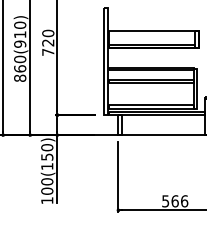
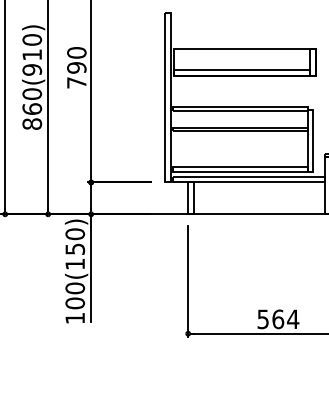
text: (48, 42) -> (77, 67), 720 -> 790
text: (184, 201) -> (293, 319), 566 -> 564

